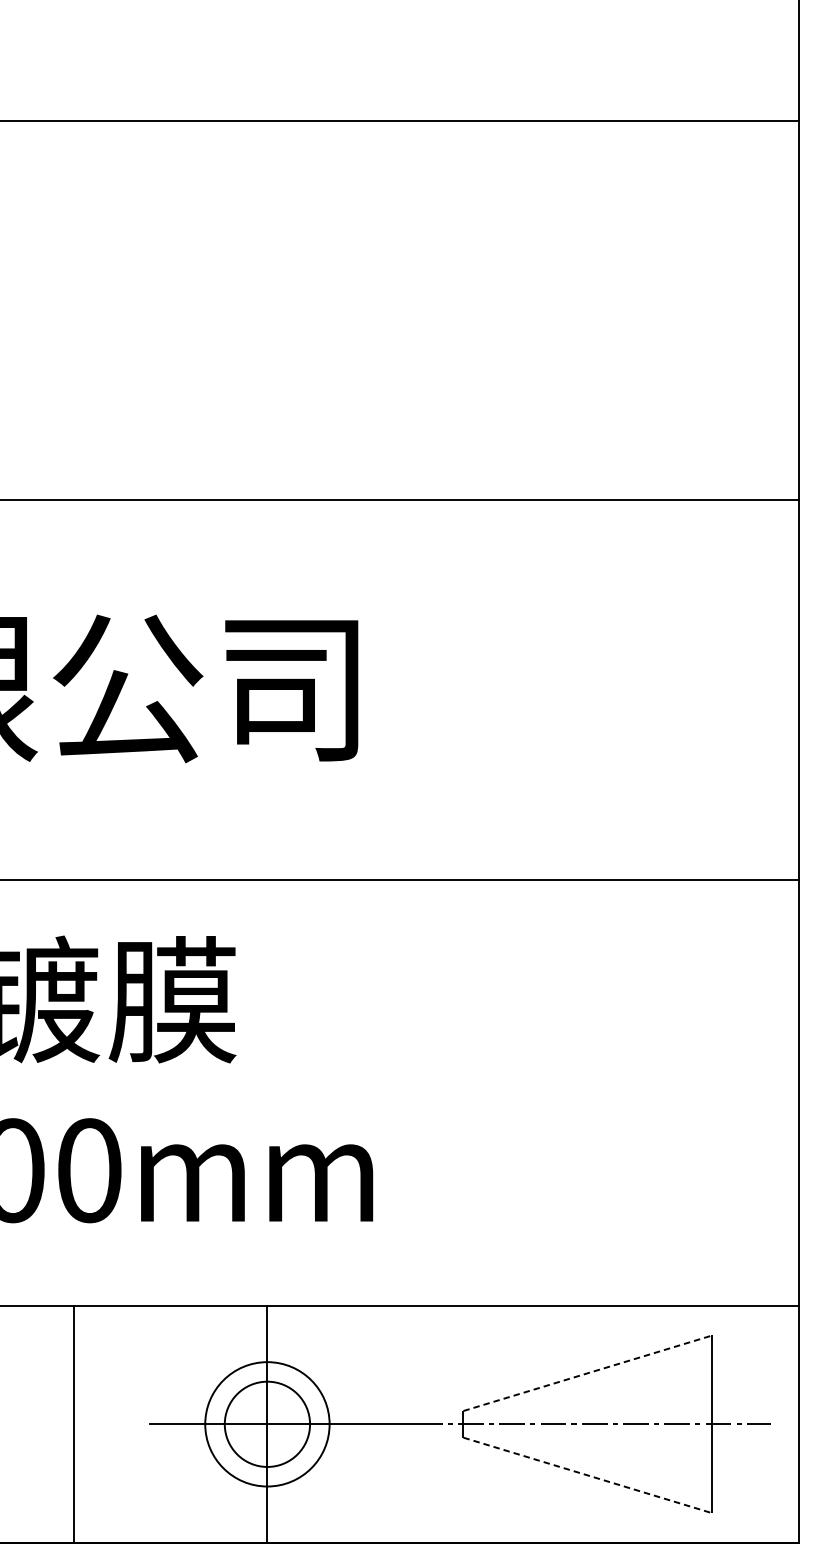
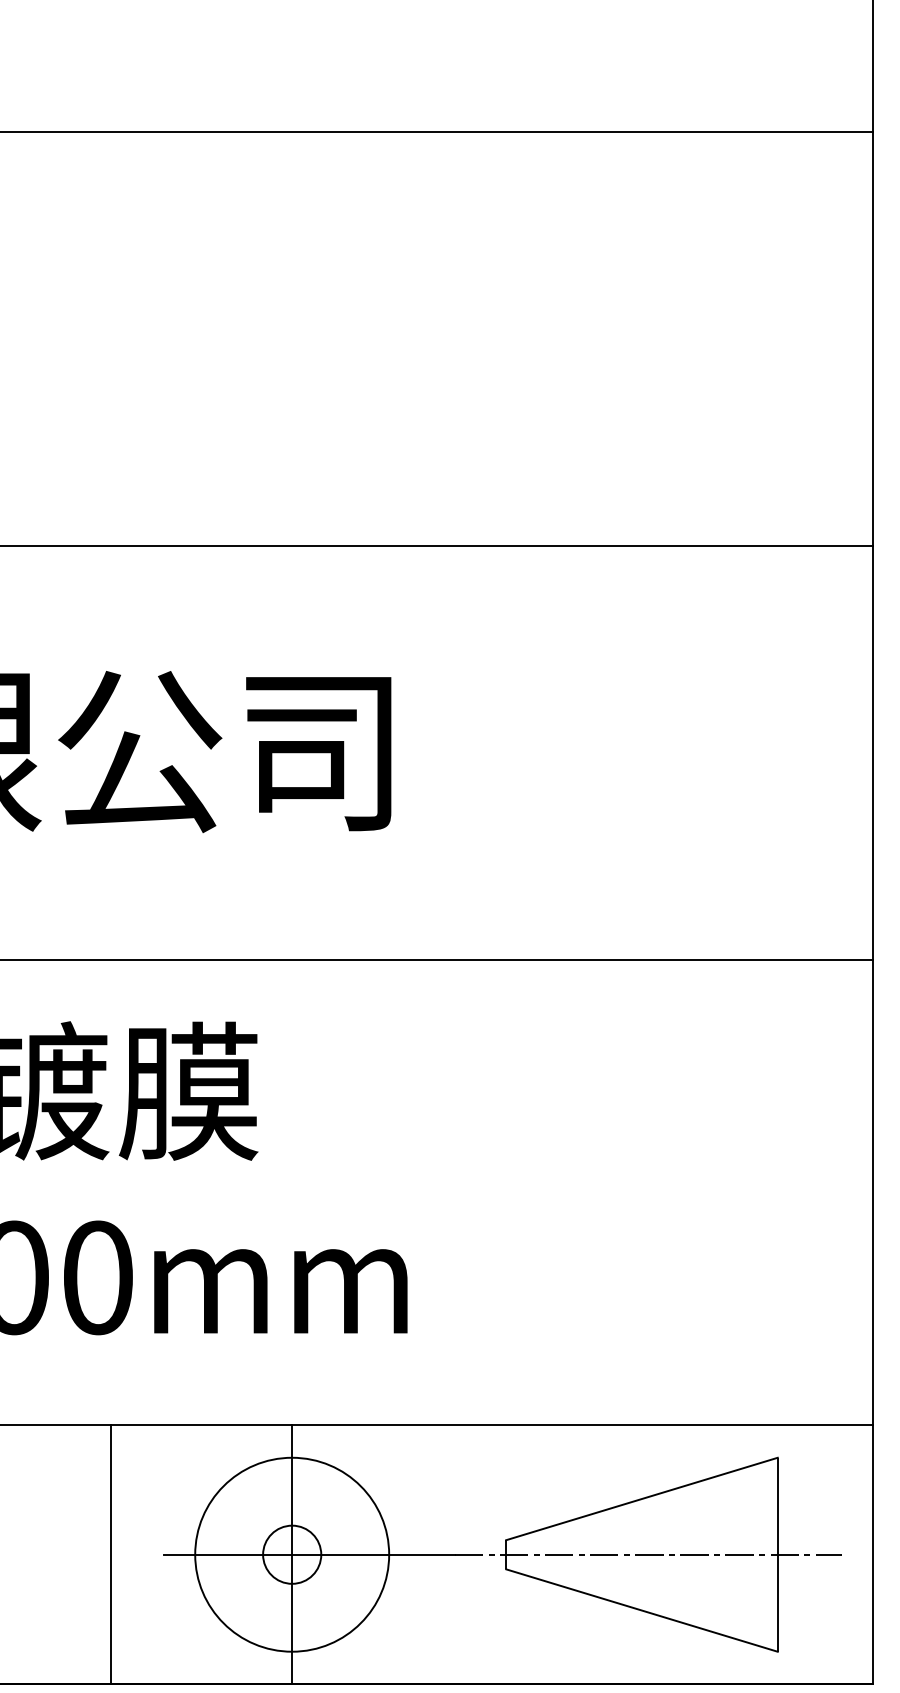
line: (587, 1372) -> (641, 1498), dashed -> solid
line: (74, 1424) -> (110, 1554), moved
circle: (267, 1424) -> (292, 1554), size x0.62
circle: (267, 1424) -> (292, 1554), size x1.43
line: (587, 1475) -> (641, 1610), dashed -> solid

